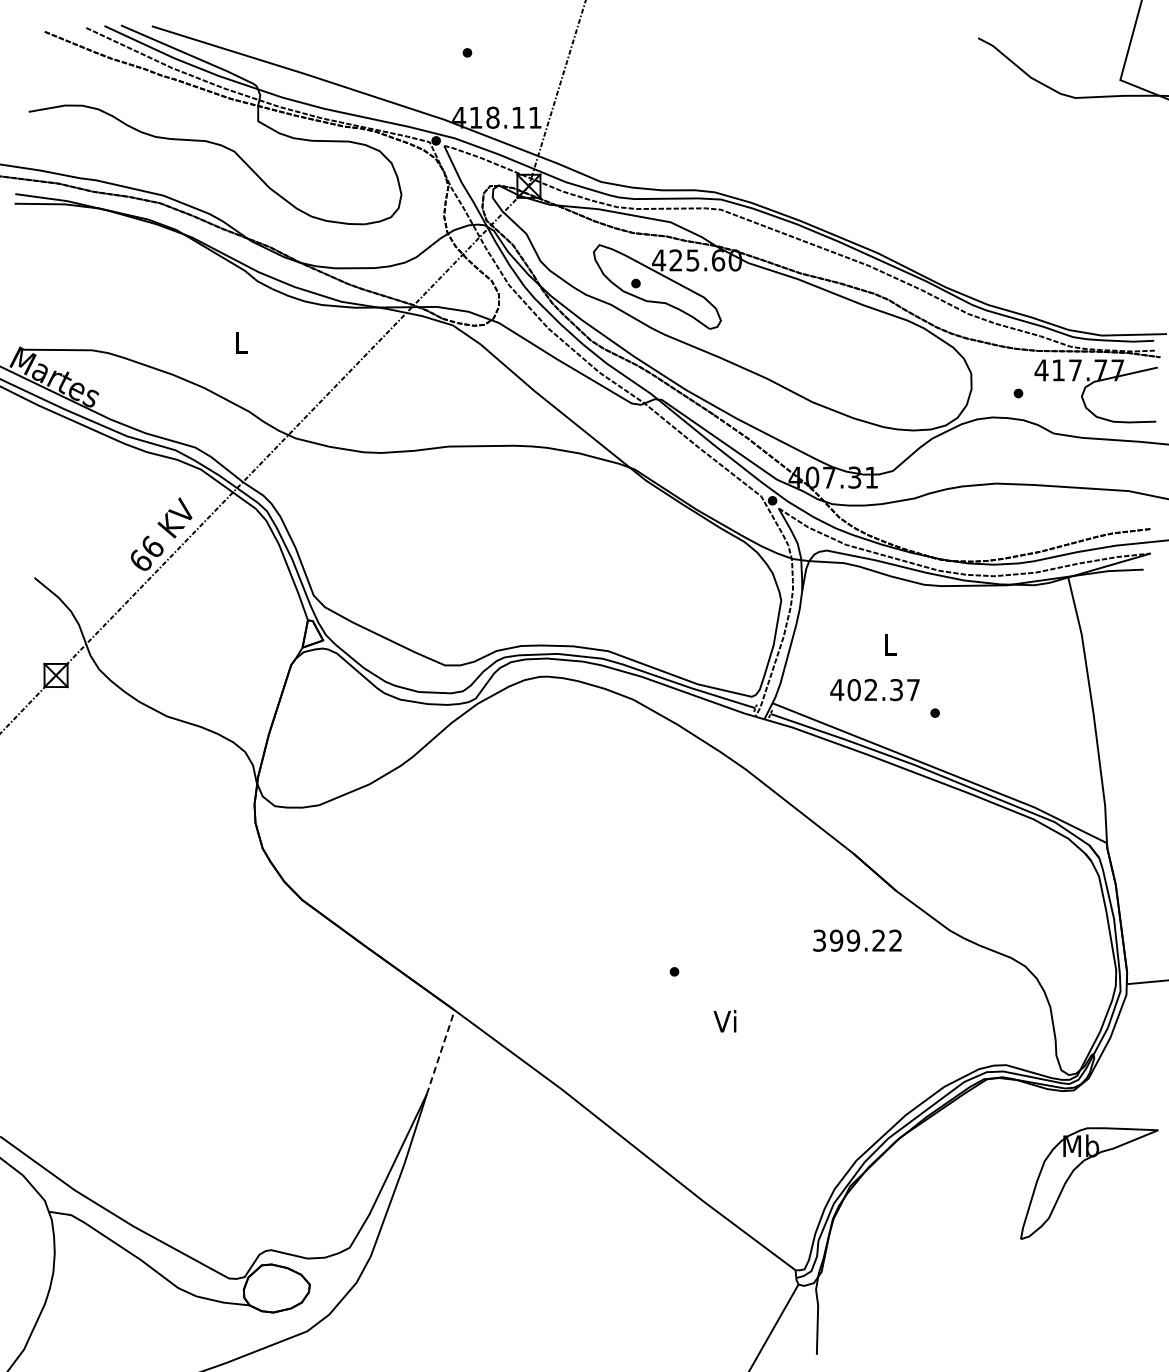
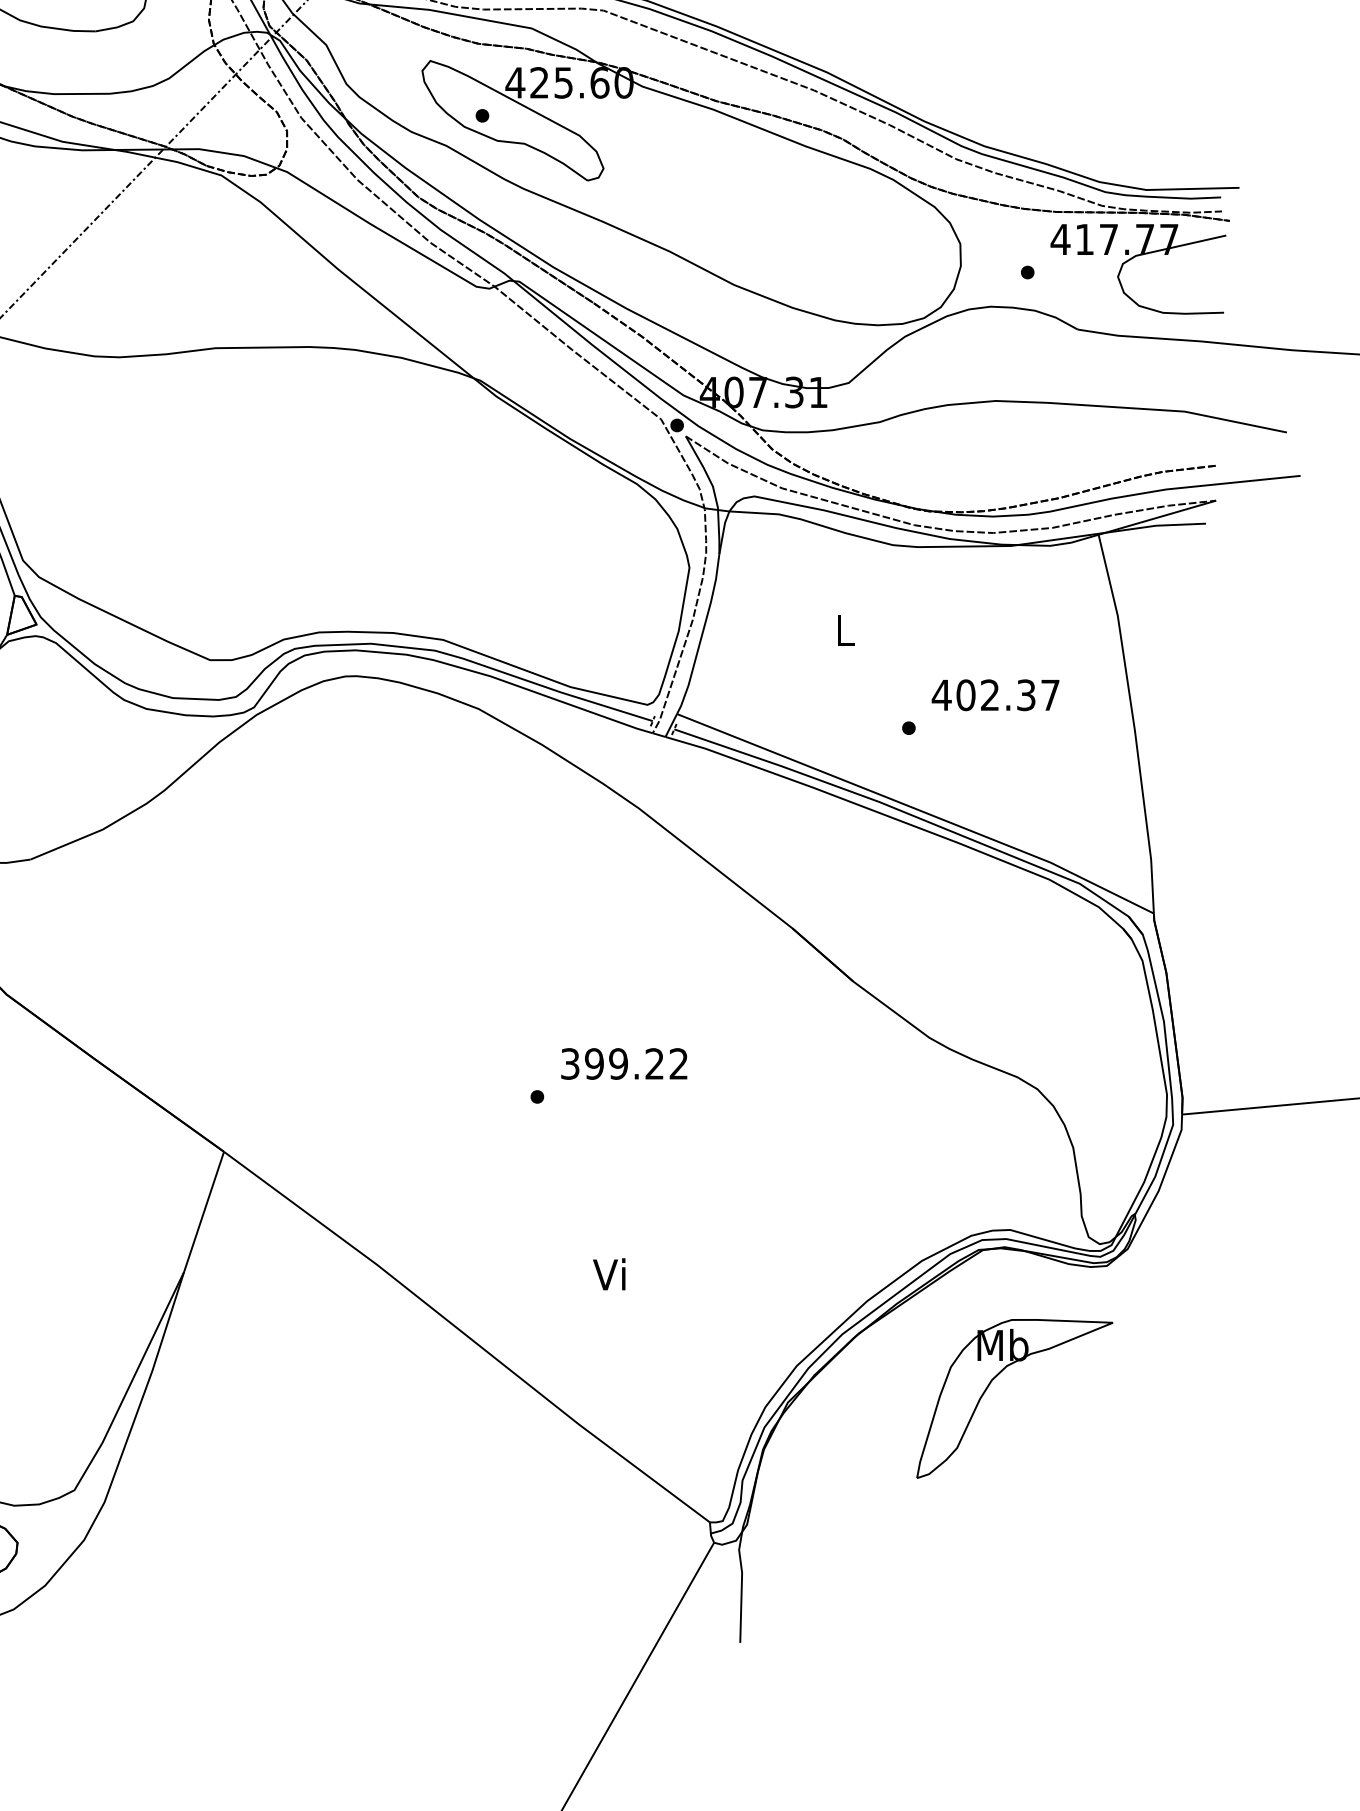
text: (874, 690) -> (994, 695), moved
text: (857, 940) -> (624, 1063), moved
text: (724, 1021) -> (608, 1274), moved
line: (440, 1051) -> (203, 1210), dashed -> solid
part: (1078, 1167) -> (999, 1375), moved

